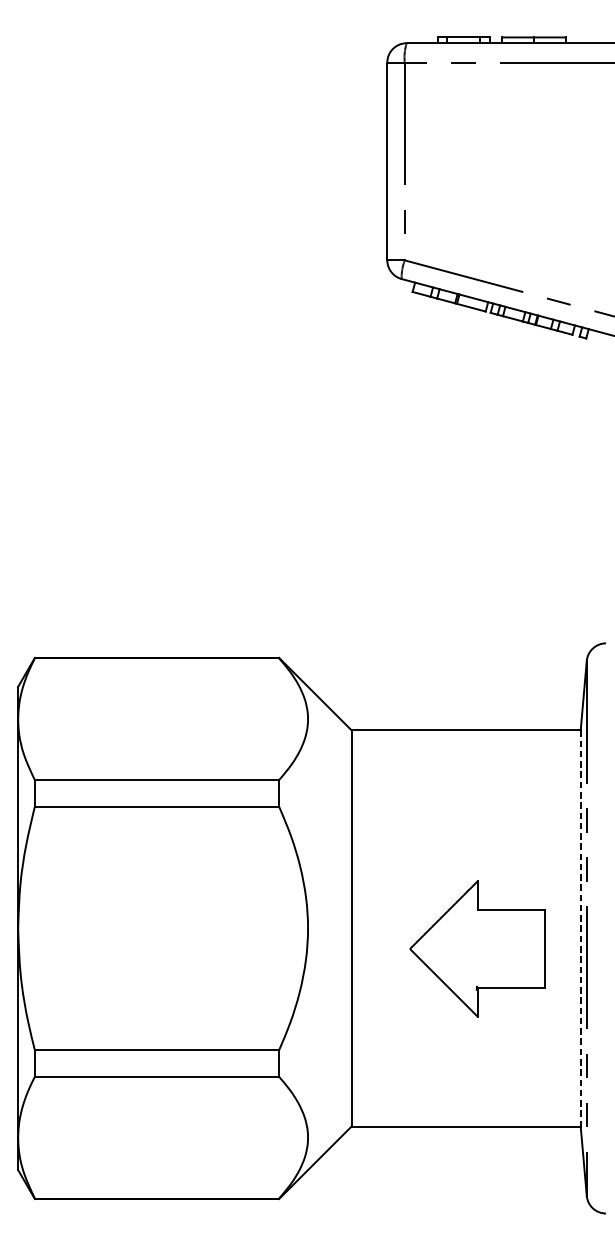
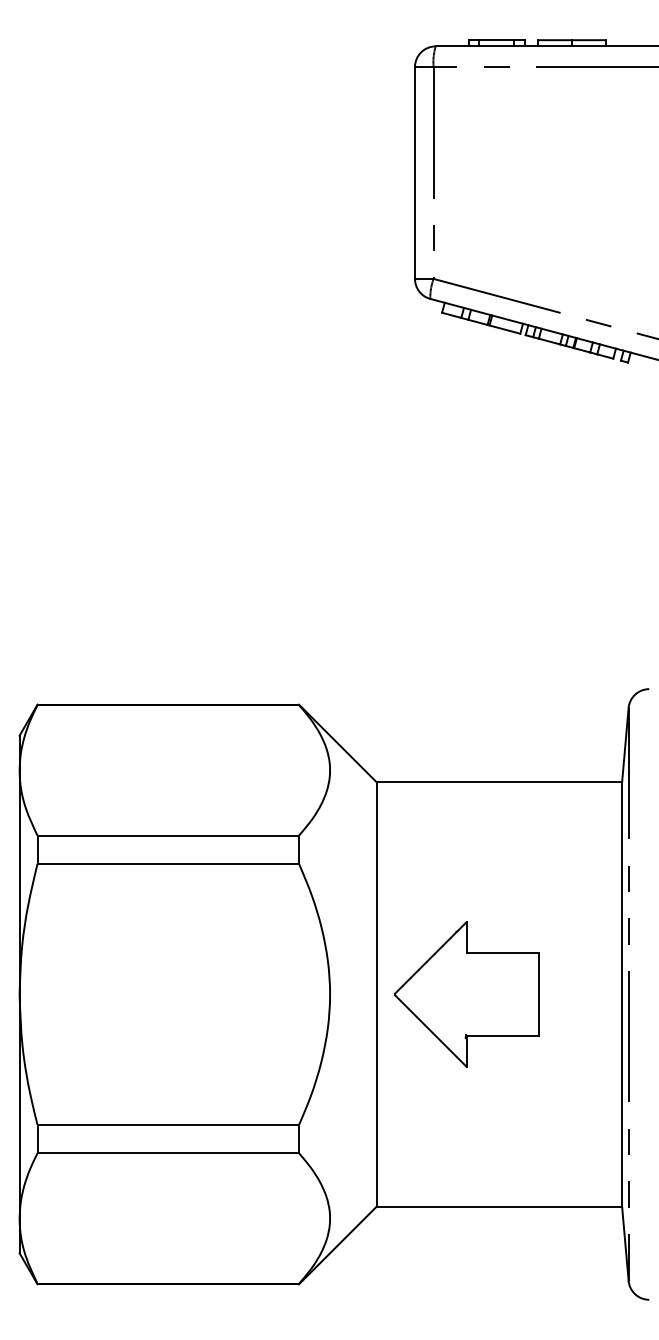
line: (581, 928) -> (622, 994), dashed -> solid
part: (477, 949) -> (466, 994), moved

